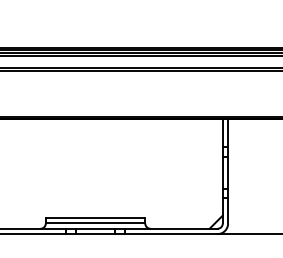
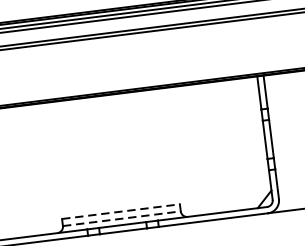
line: (95, 217) -> (120, 211), solid -> dashed
line: (95, 223) -> (121, 218), solid -> dashed

